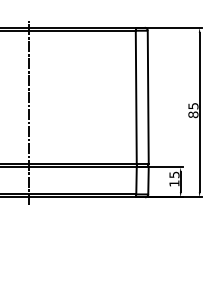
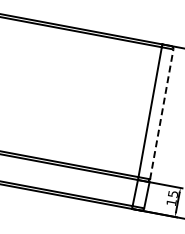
line: (148, 97) -> (162, 114), solid -> dashed
line: (29, 112) -> (43, 107), removed

